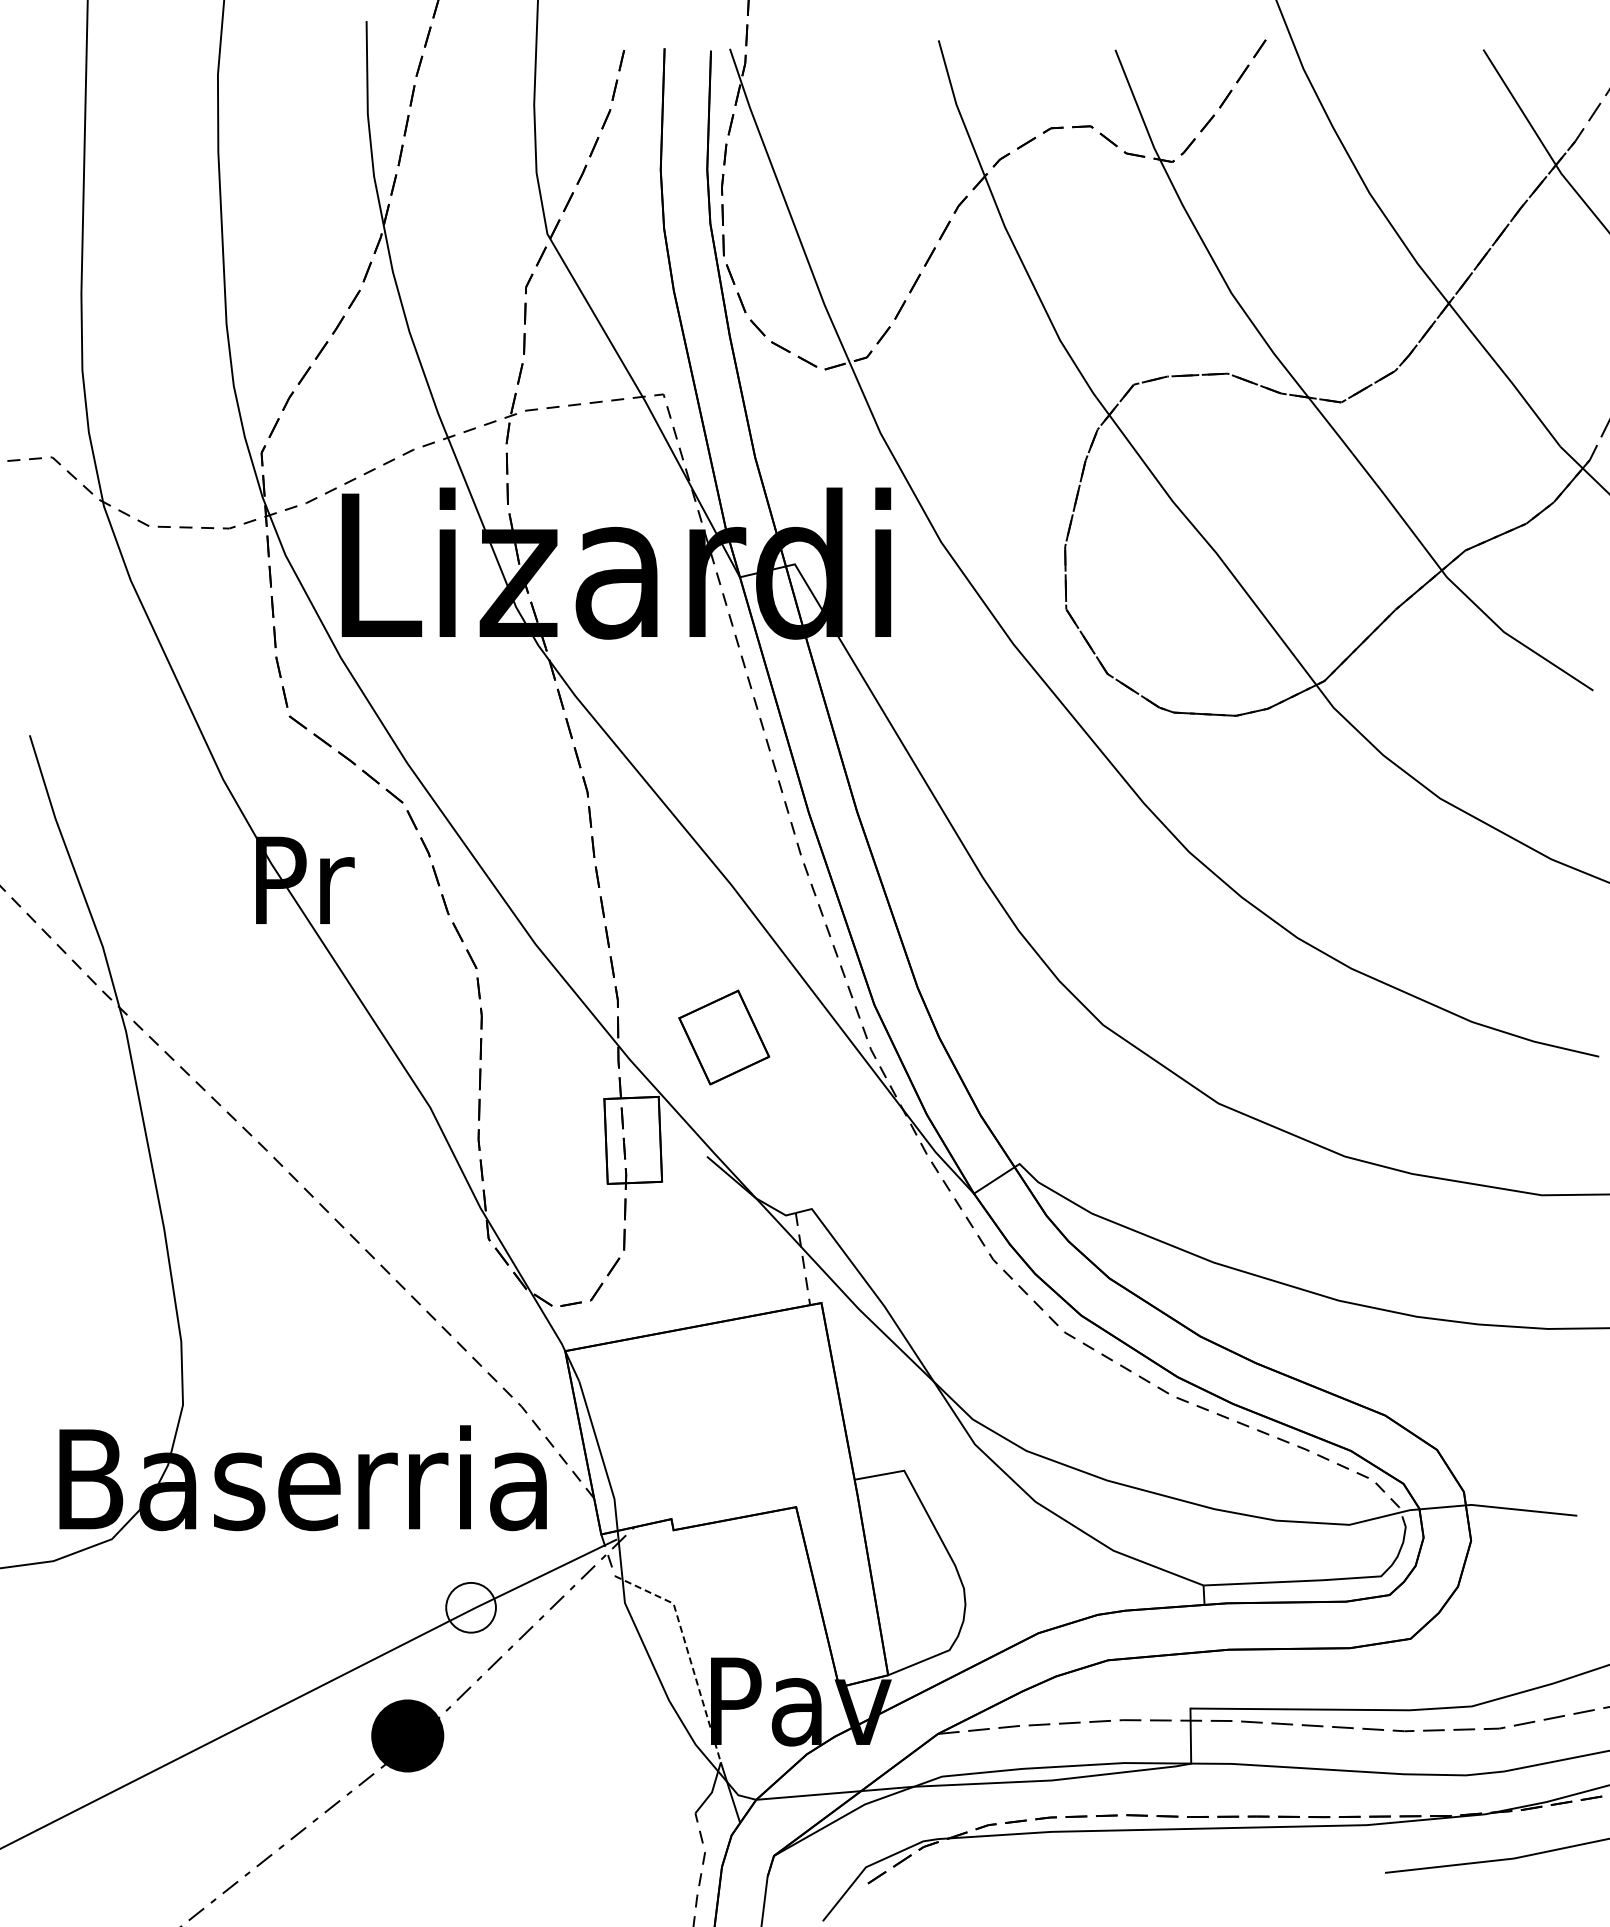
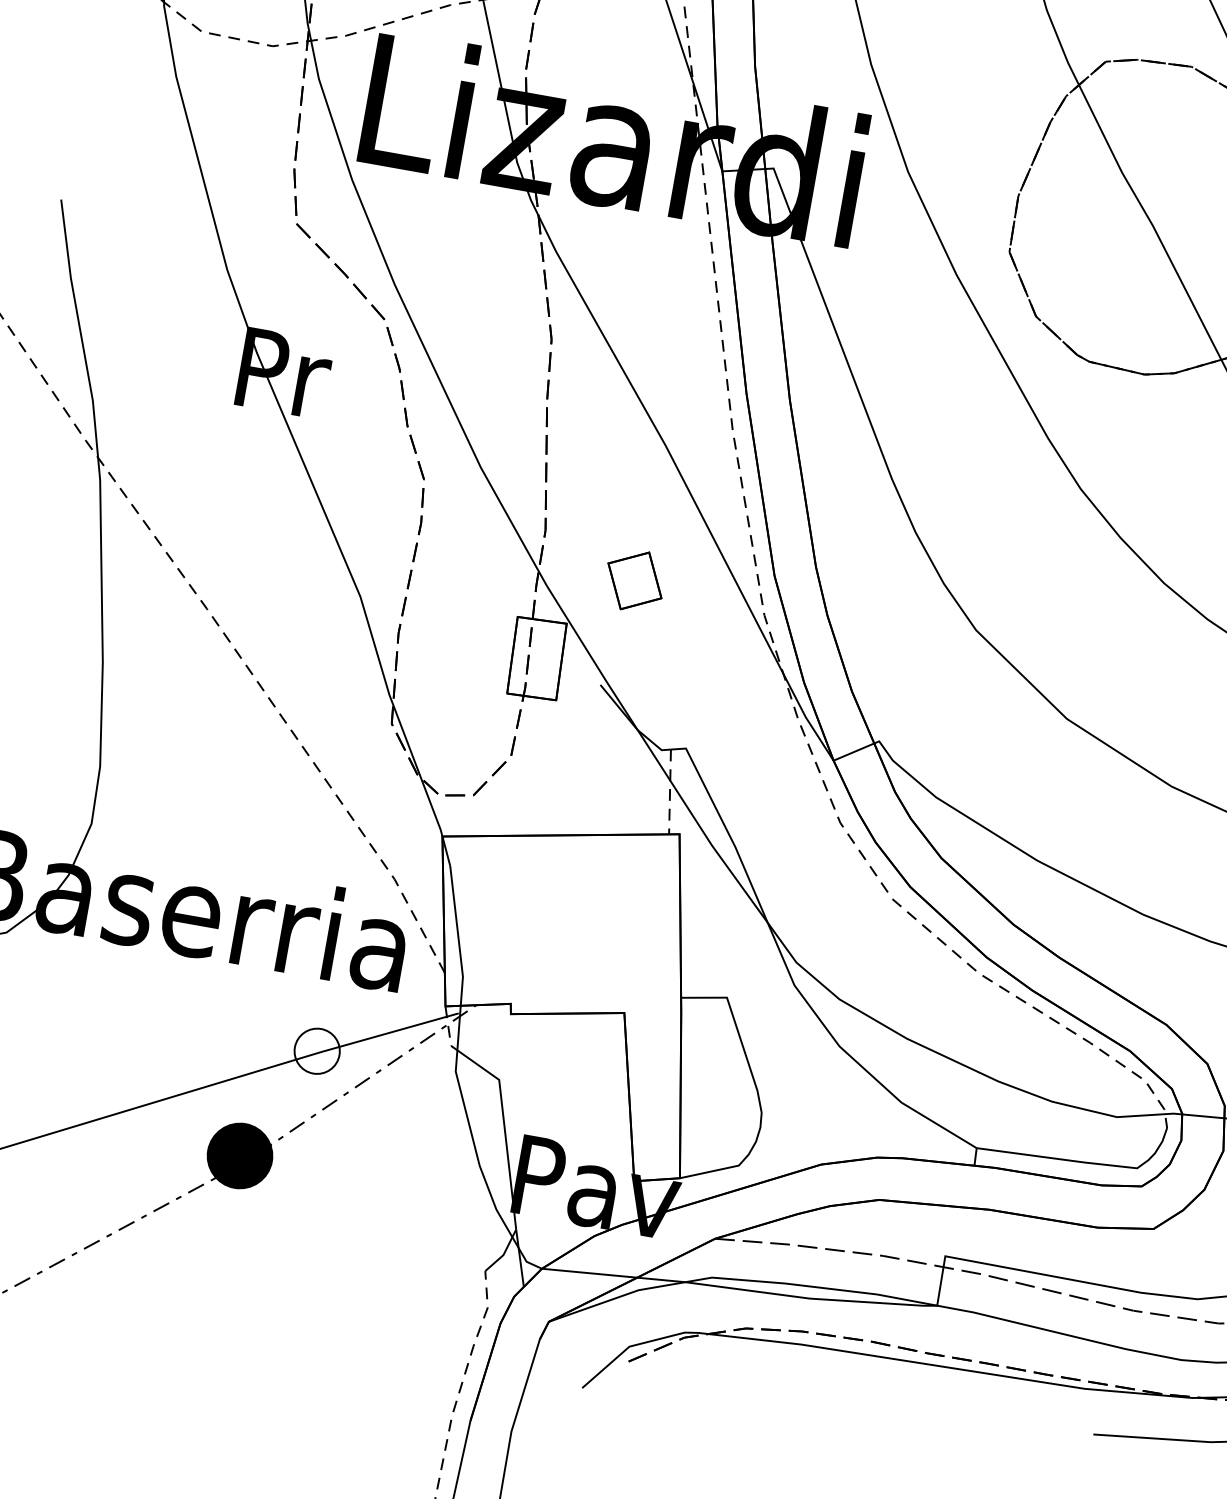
part: (724, 1036) -> (635, 580), size x0.71
line: (687, 1651) -> (504, 1124), dashed -> solid

